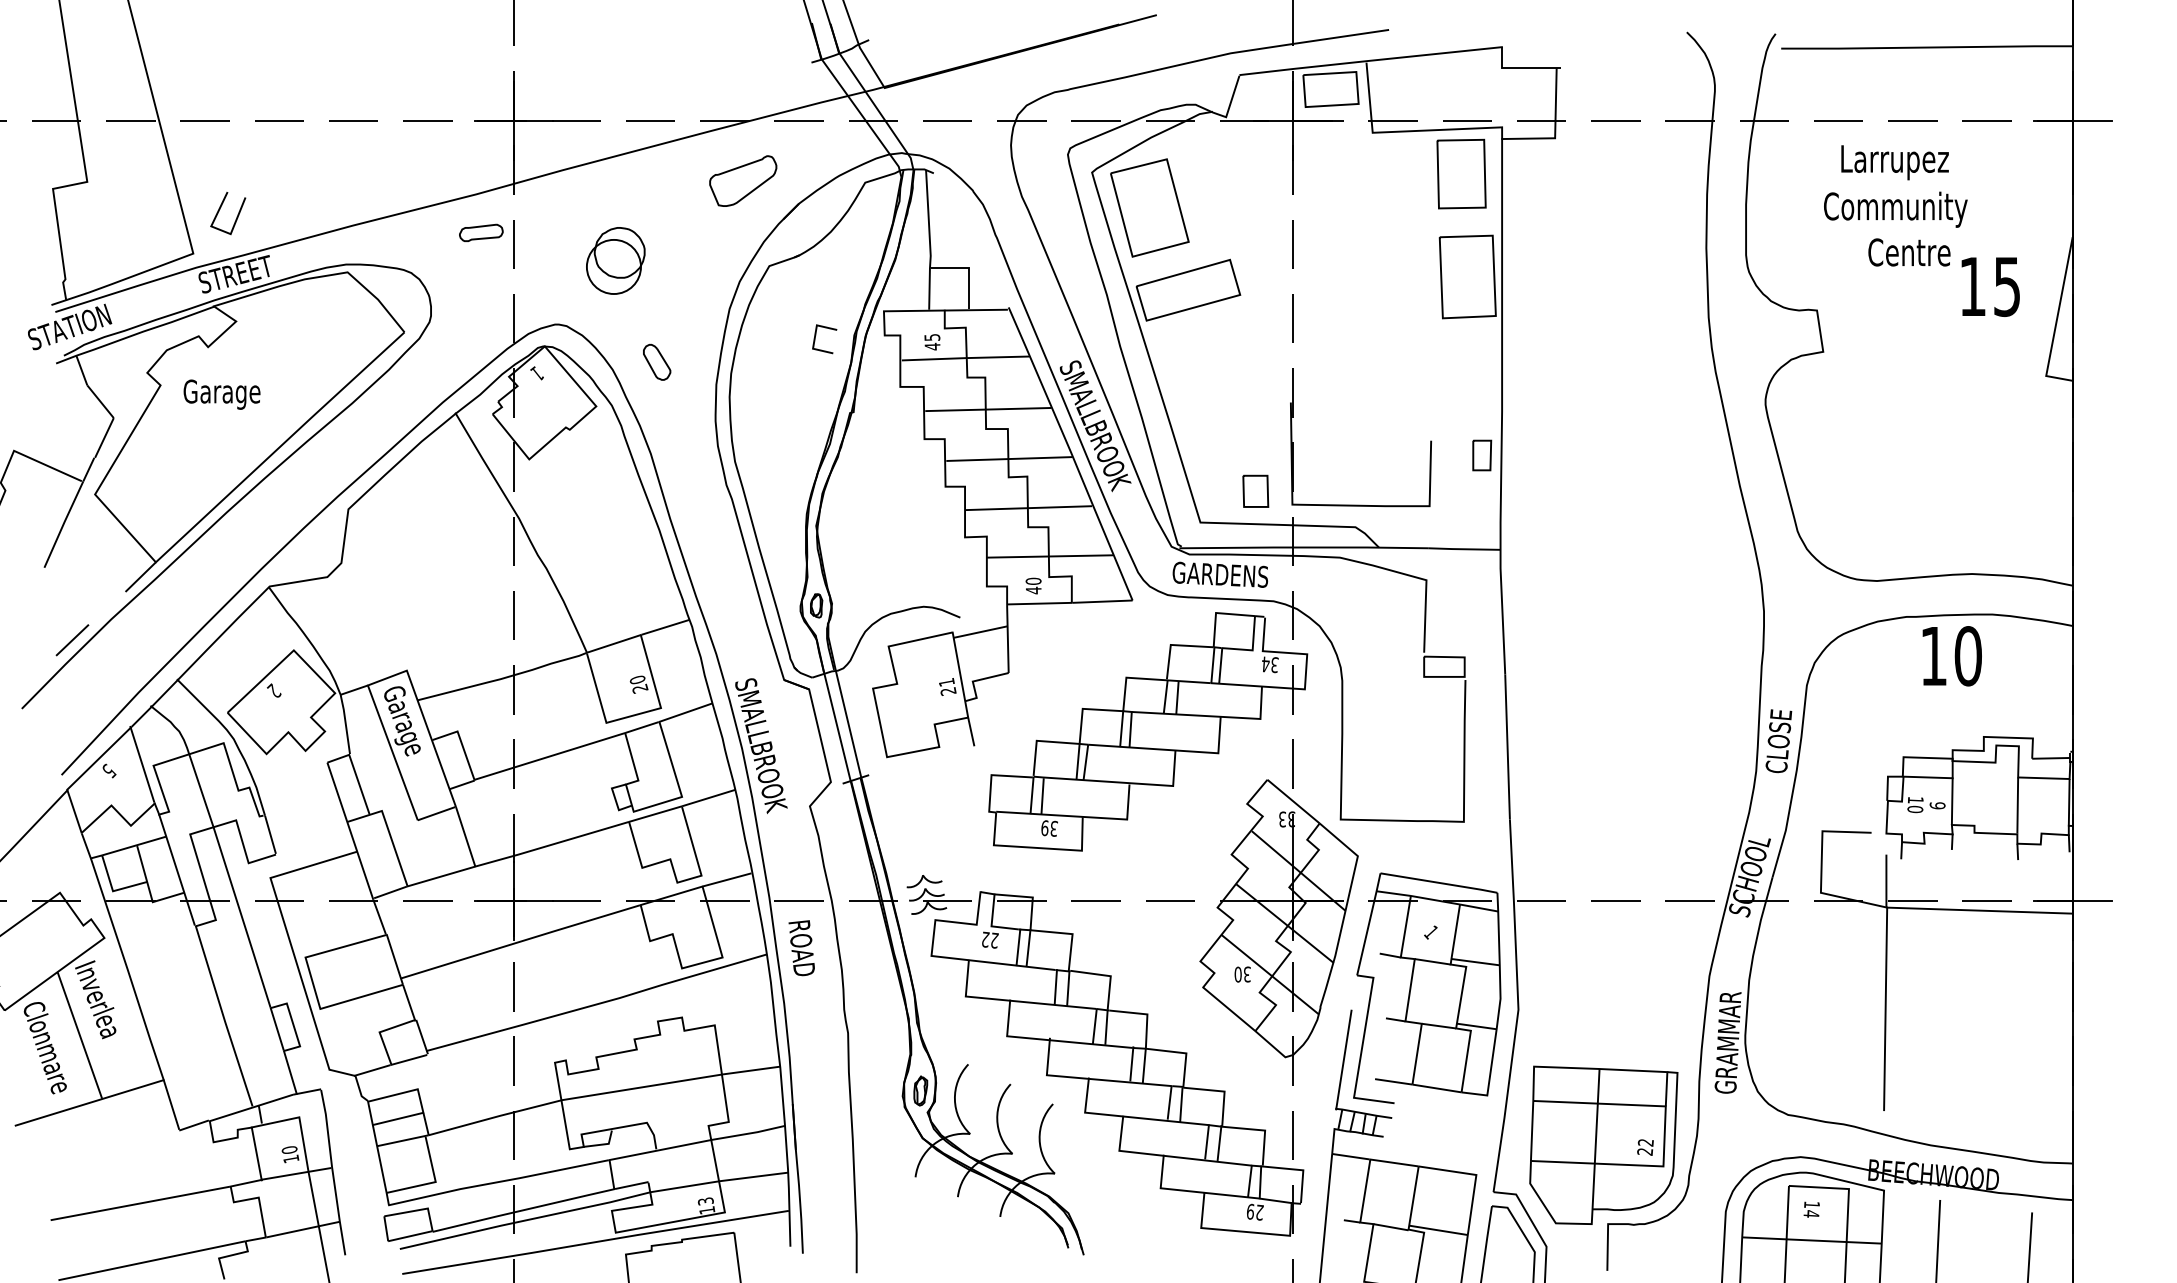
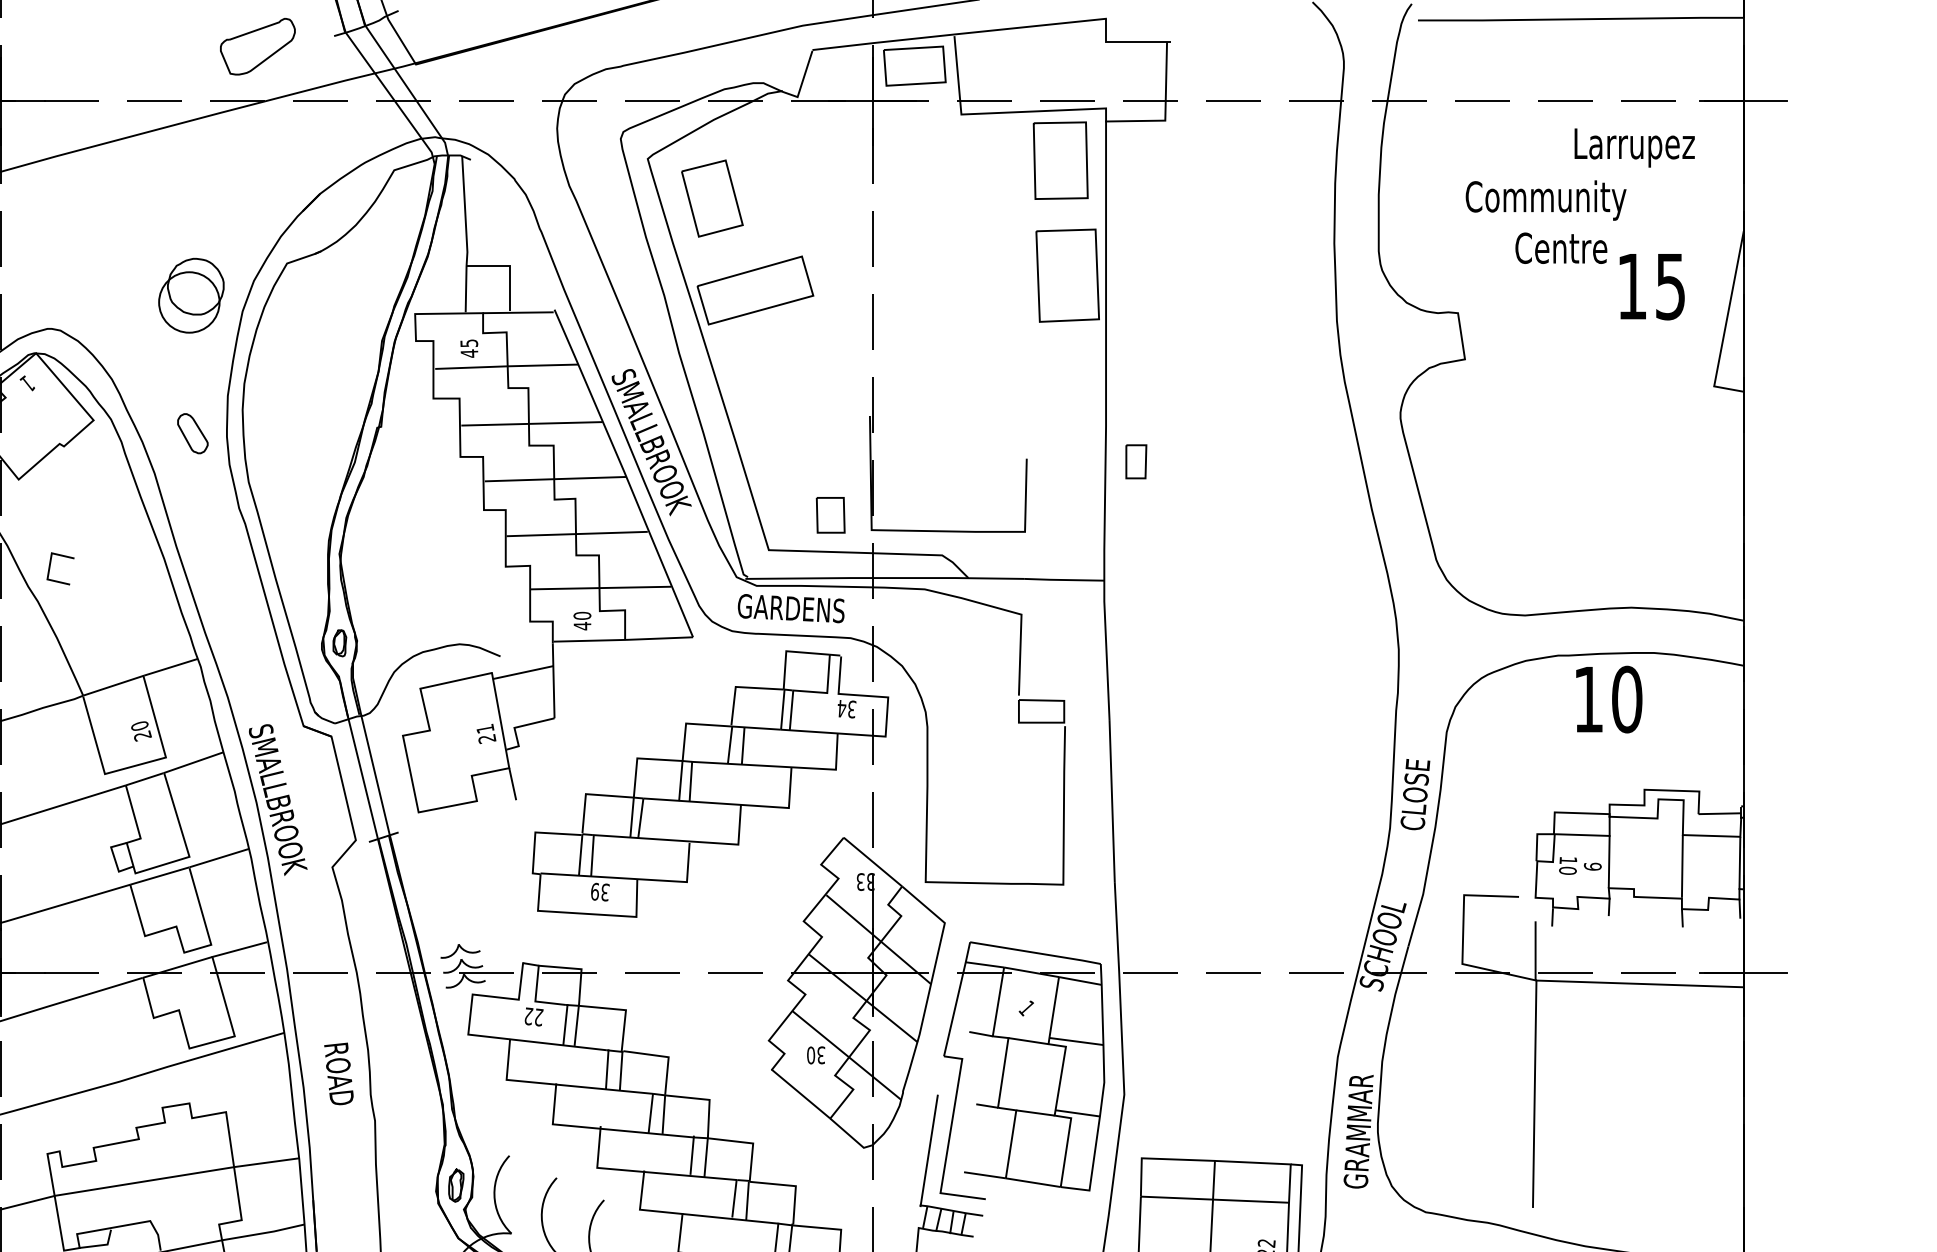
text: (1894, 162) -> (1634, 147), moved
part: (743, 180) -> (258, 46), moved
part: (1149, 207) -> (711, 198), size x0.7
part: (615, 260) -> (191, 295), moved
line: (816, 335) -> (51, 564), moved
part: (657, 361) -> (193, 432), moved
part: (1482, 455) -> (1136, 461), moved
text: (801, 948) -> (338, 1074), moved

